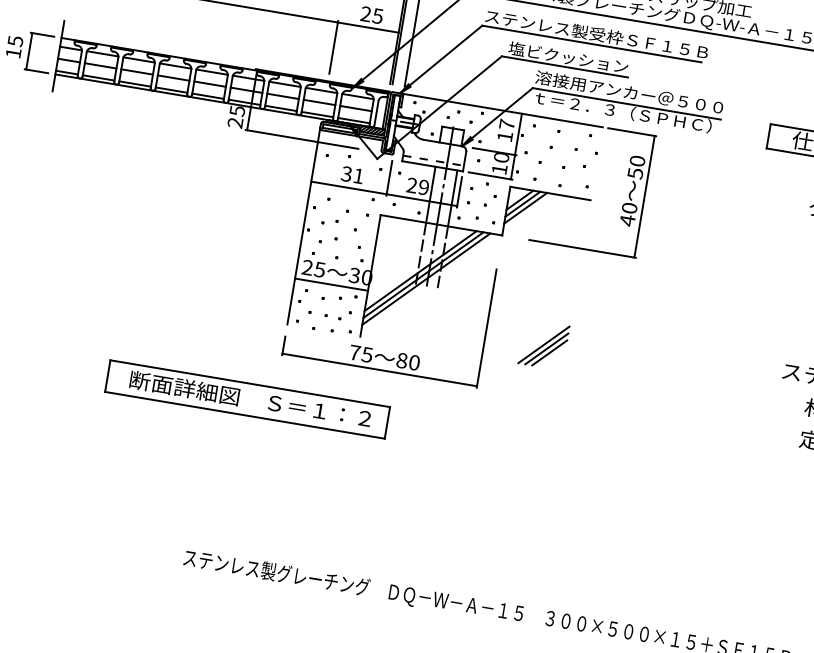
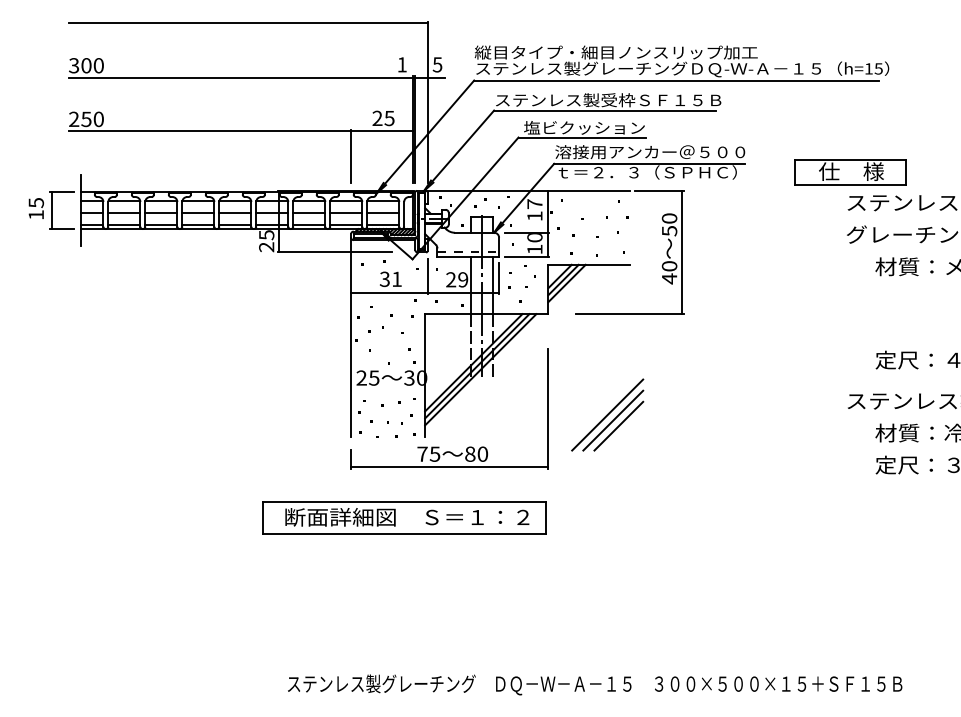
line: (331, 284) -> (388, 390), removed
part: (543, 345) -> (607, 415), size x1.6
part: (247, 399) -> (404, 517), moved

